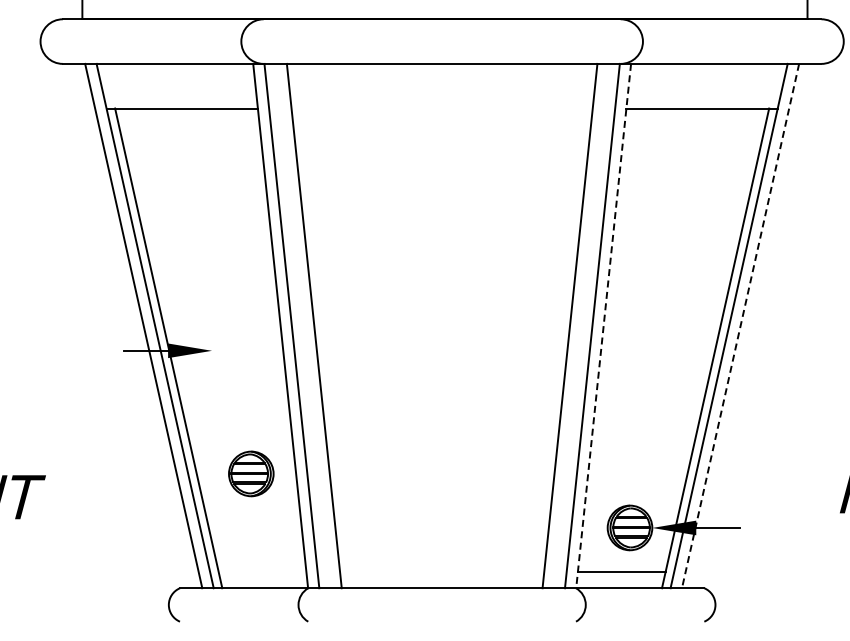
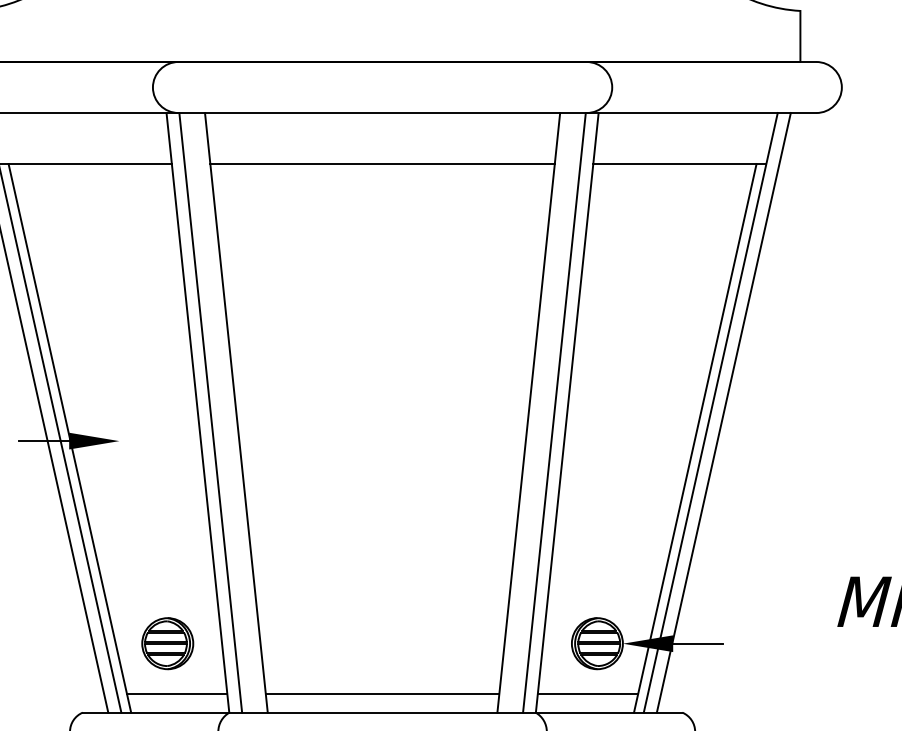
line: (441, 108) -> (381, 164), added
line: (603, 326) -> (567, 413), dashed -> solid
line: (740, 326) -> (723, 413), dashed -> solid
part: (251, 473) -> (167, 643), moved
line: (262, 571) -> (177, 693), added
line: (442, 571) -> (382, 693), added

